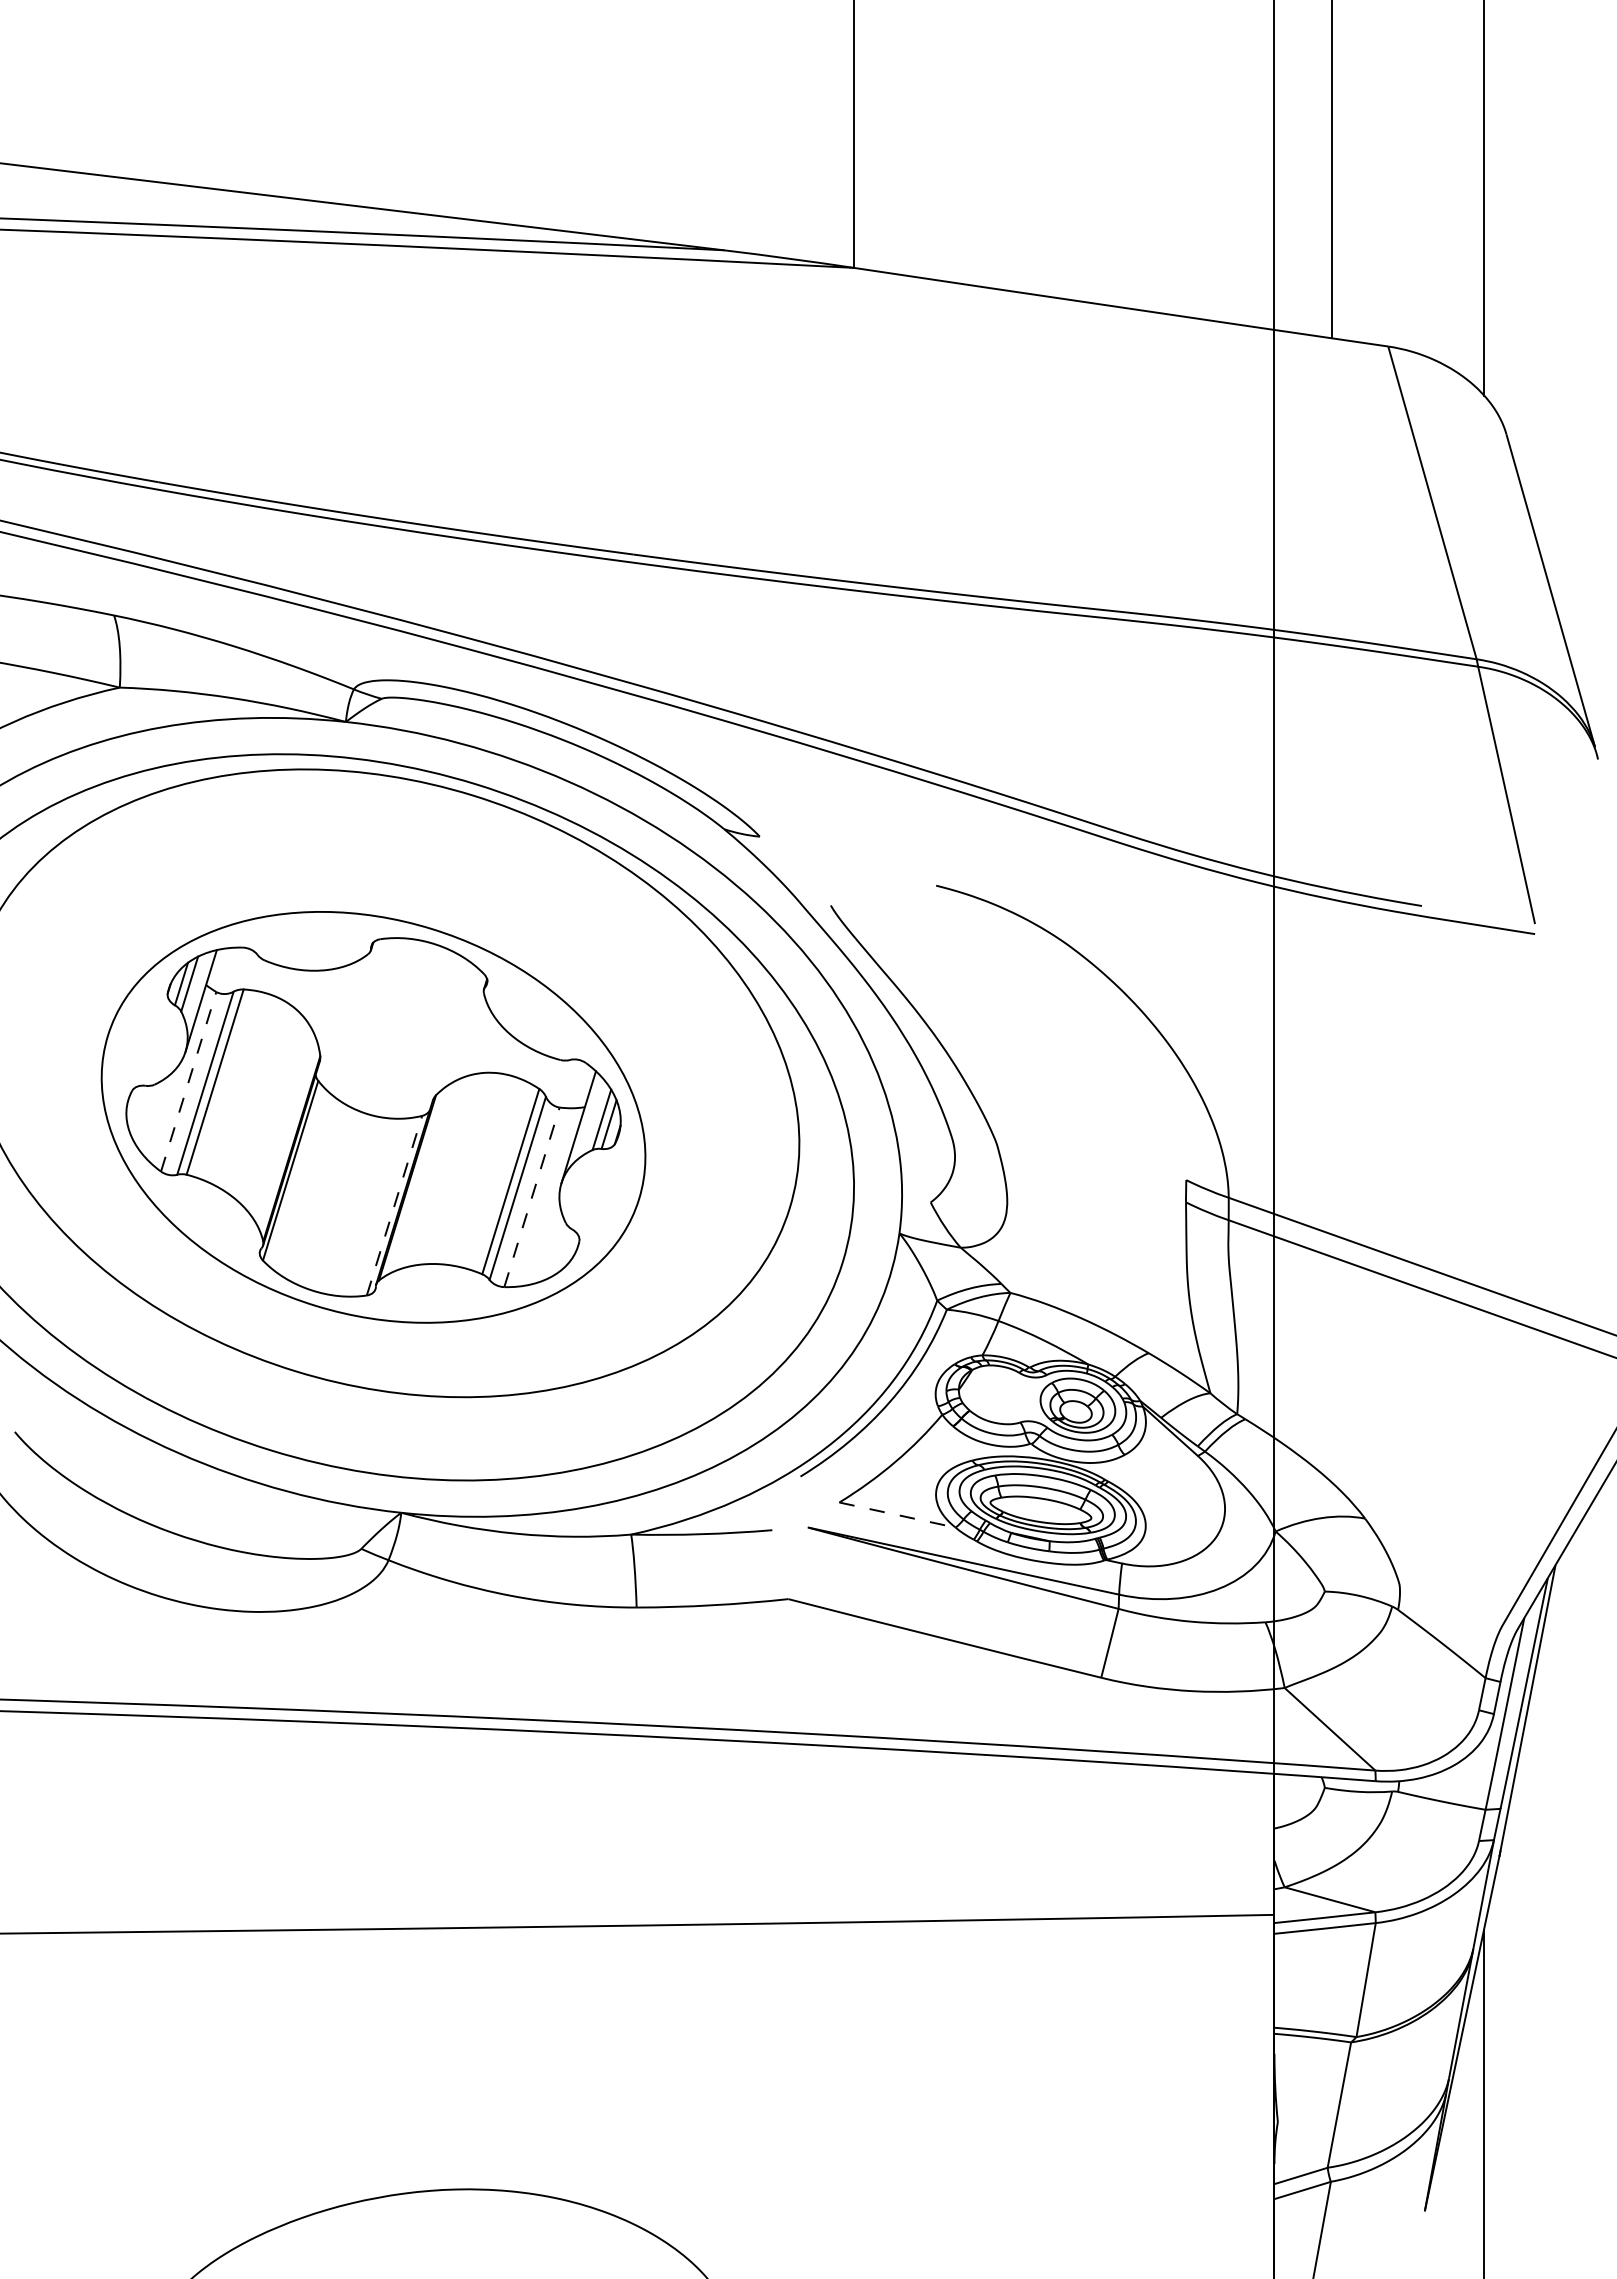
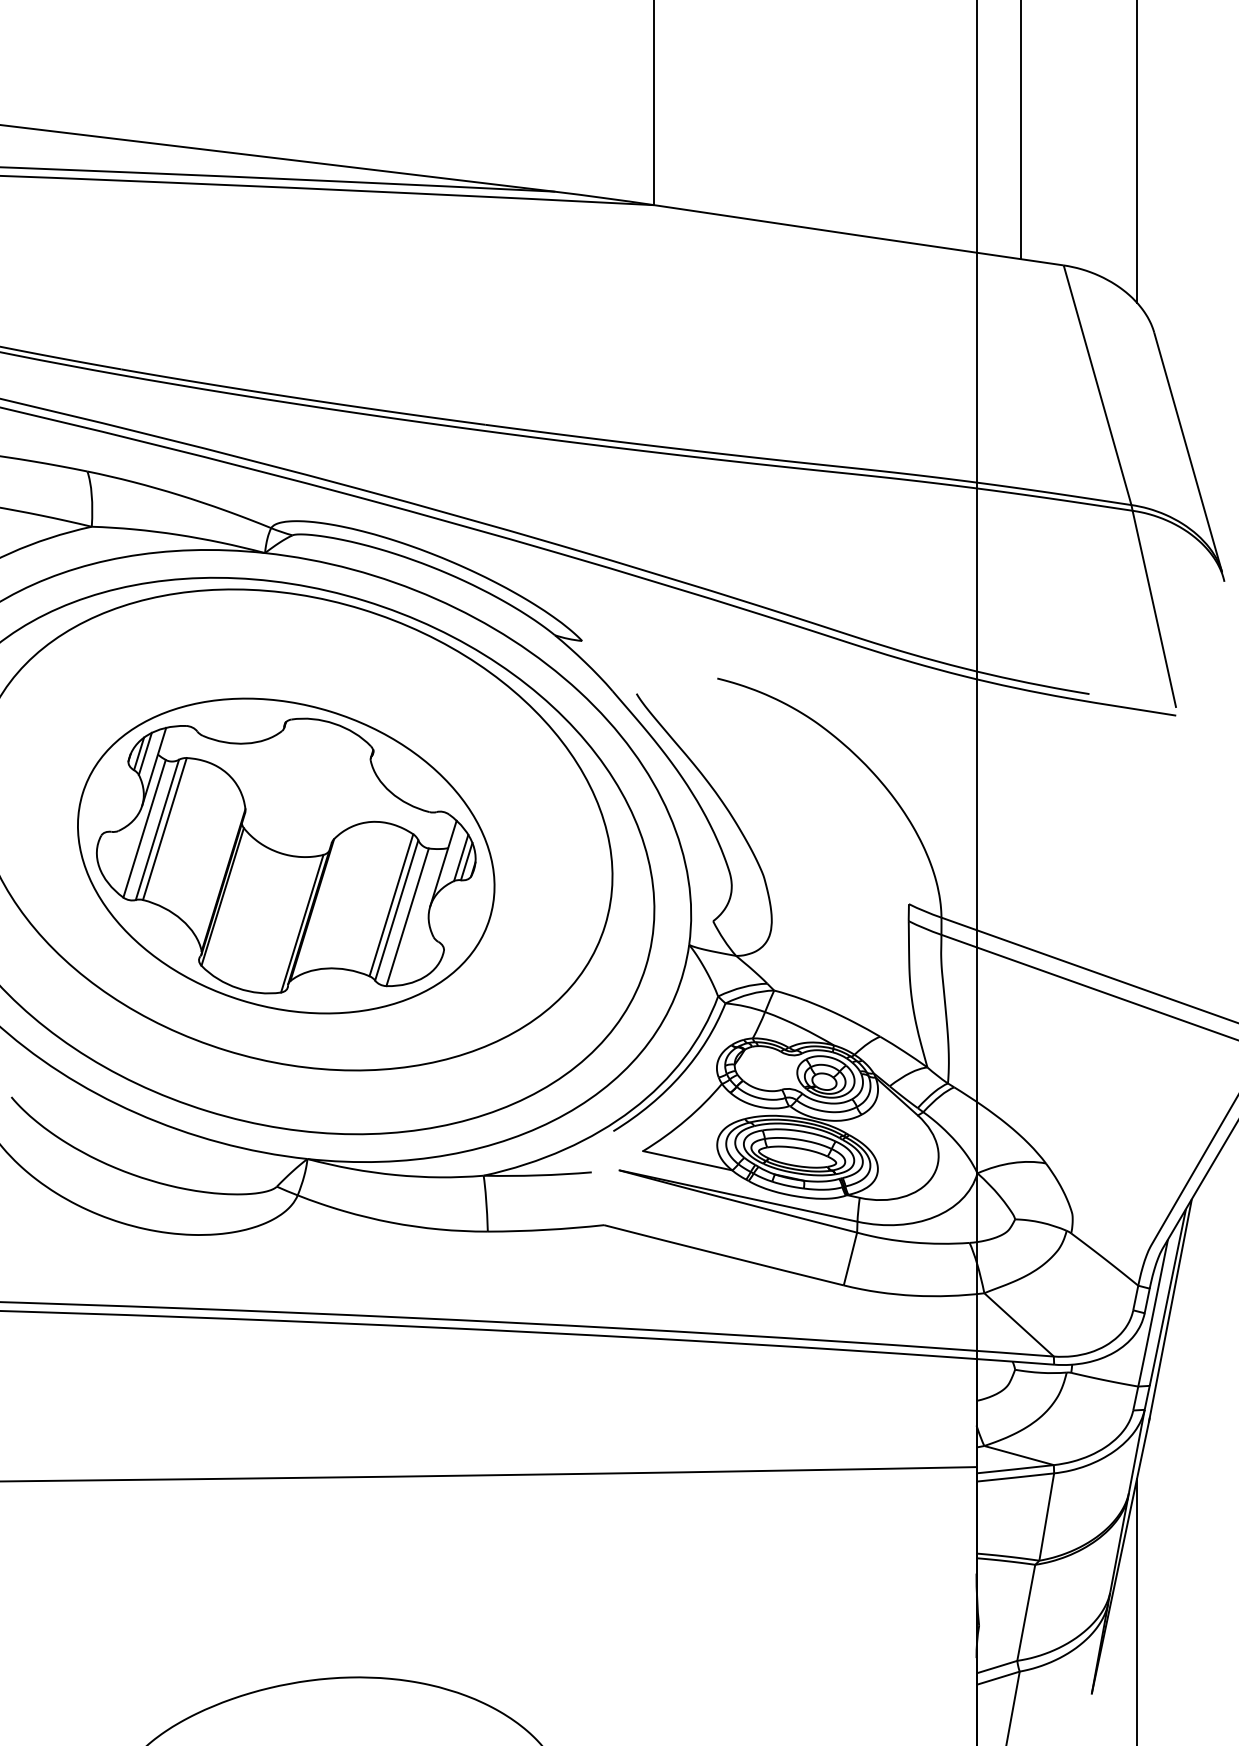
line: (188, 1081) -> (144, 828), dashed -> solid
line: (531, 1197) -> (407, 917), dashed -> solid
line: (394, 1205) -> (302, 923), dashed -> solid
line: (898, 1515) -> (688, 1161), dashed -> solid

